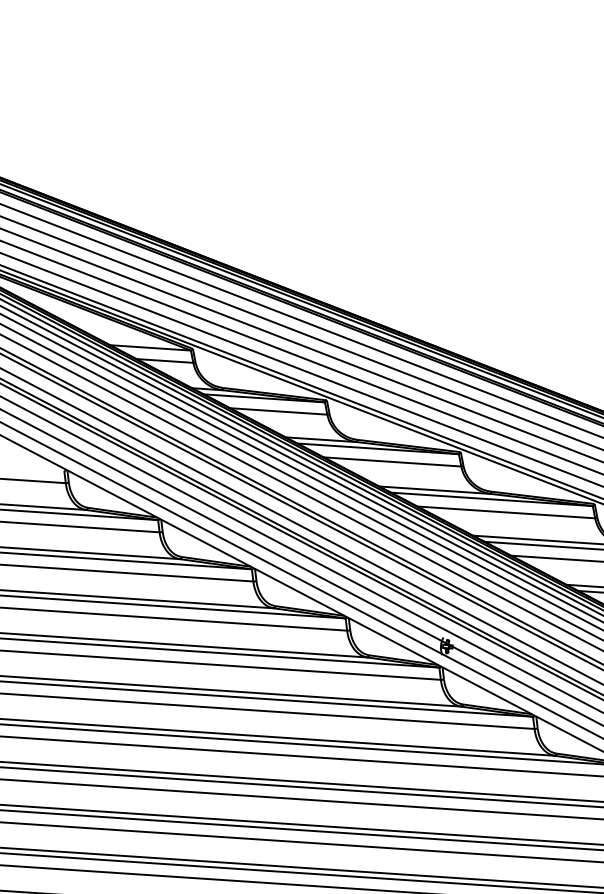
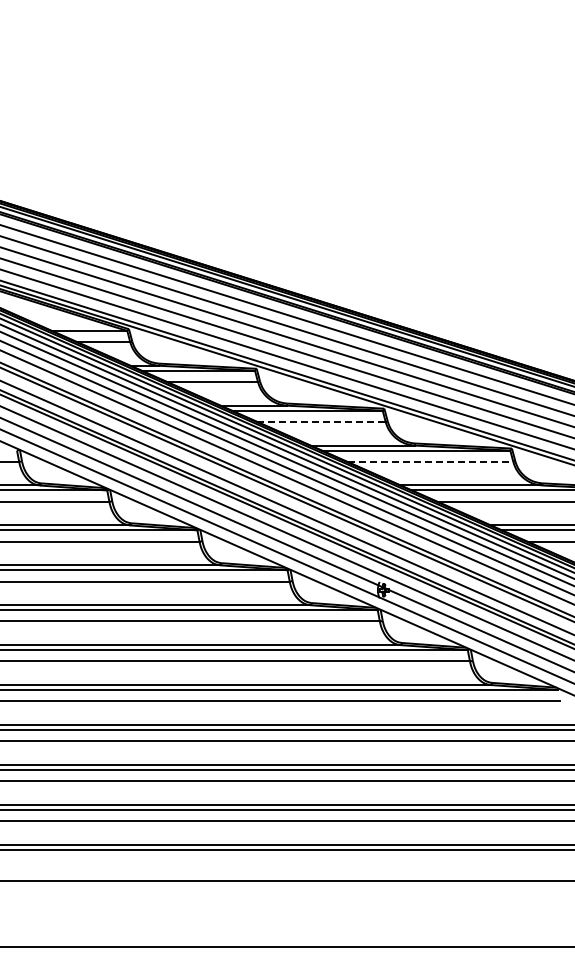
line: (393, 461) -> (322, 421), solid -> dashed
line: (506, 512) -> (430, 461), solid -> dashed

